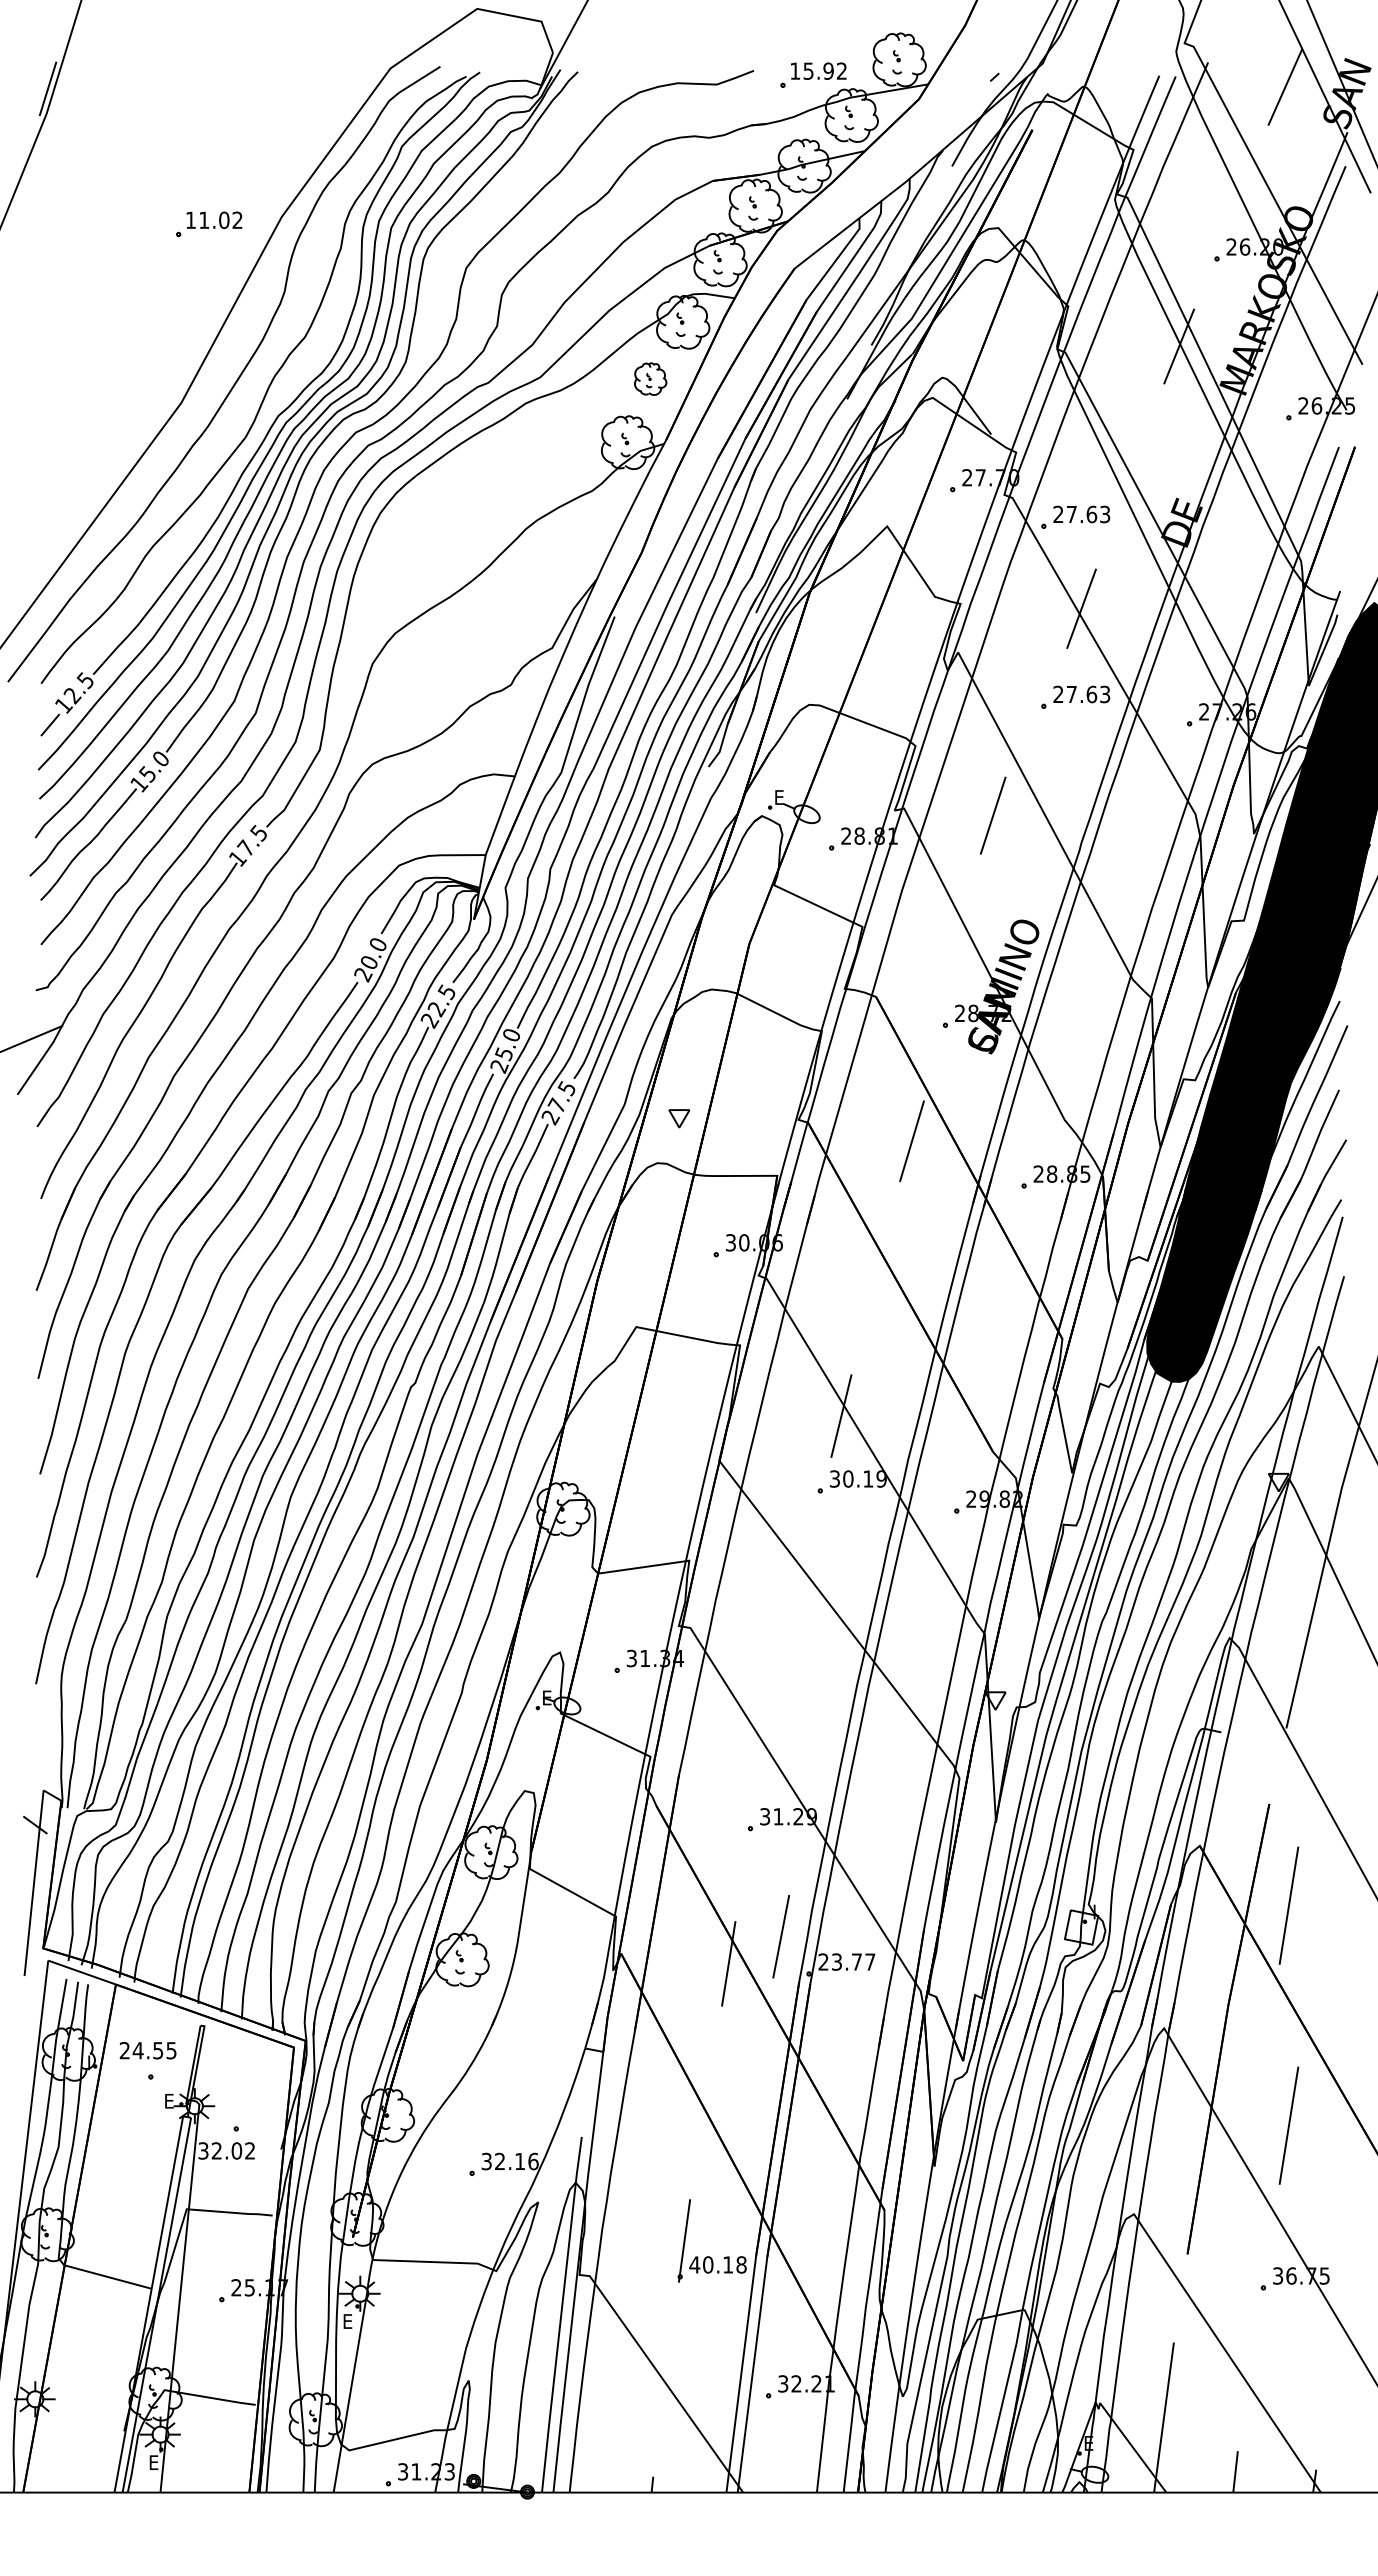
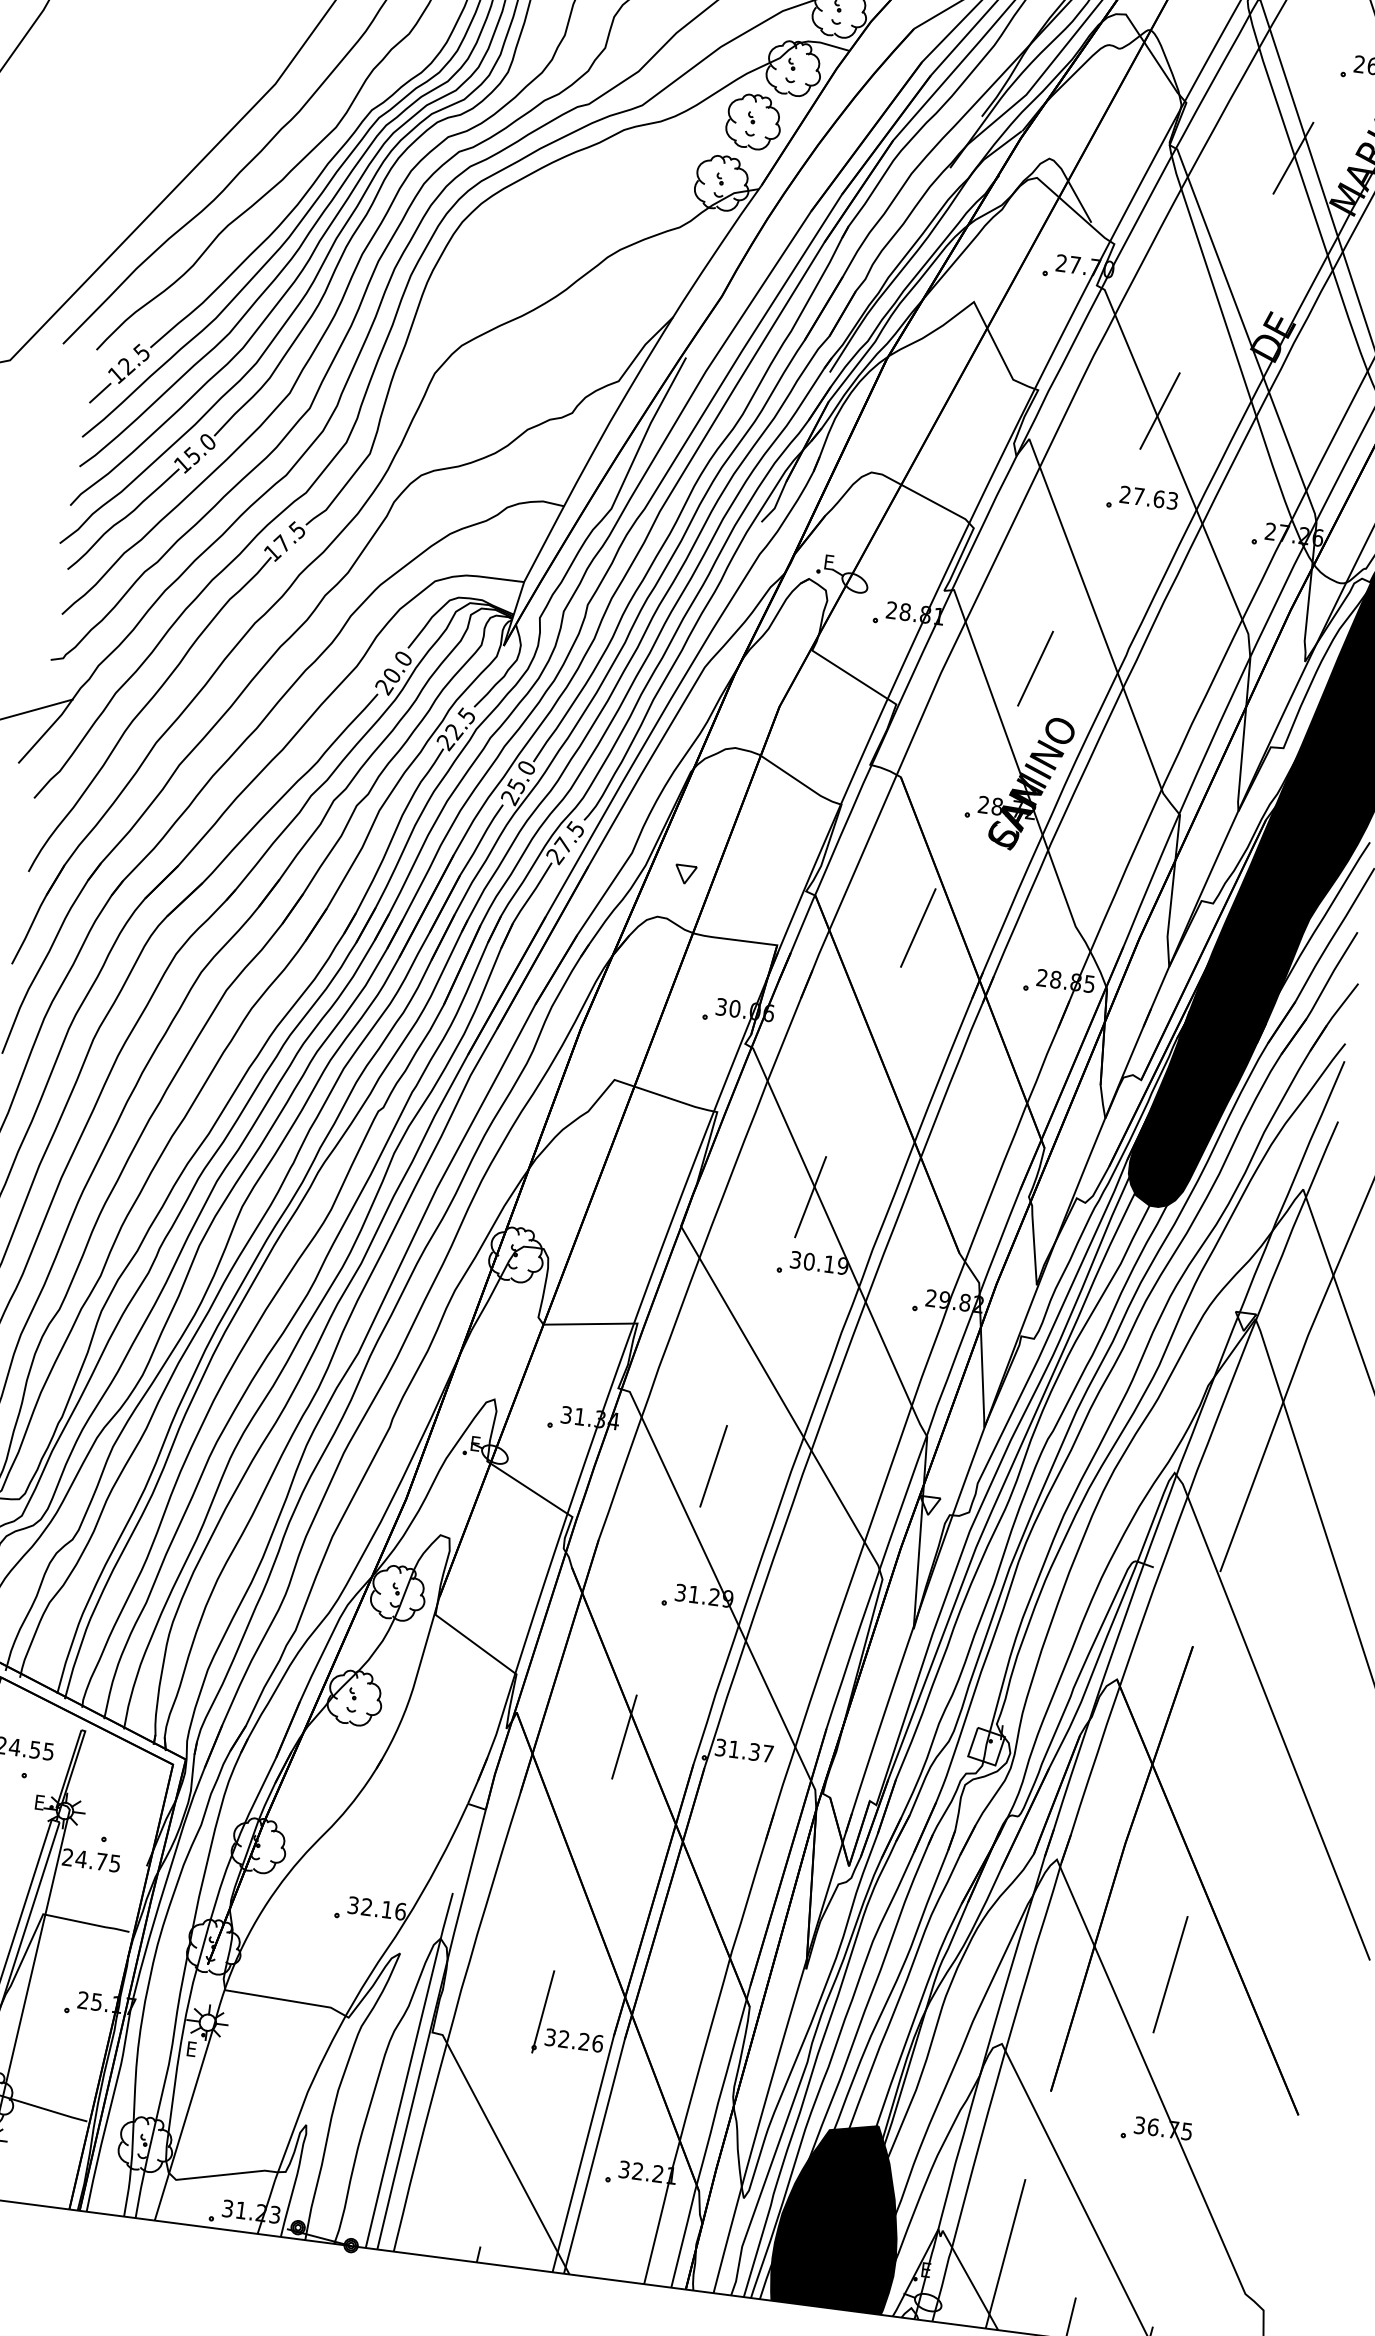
part: (650, 378) -> (753, 121), size x1.67
part: (1075, 516) -> (1166, 316), removed
line: (993, 815) -> (1035, 668), moved
line: (1288, 1905) -> (1199, 1751), removed
line: (781, 1936) -> (713, 1466), moved
text: (839, 1961) -> (736, 1749), 23.77 -> 31.37
text: (226, 2150) -> (91, 1860), 32.02 -> 24.75
text: (717, 2264) -> (573, 2040), 40.18 -> 32.26
fill: (998, 2400) -> (840, 2214), added

